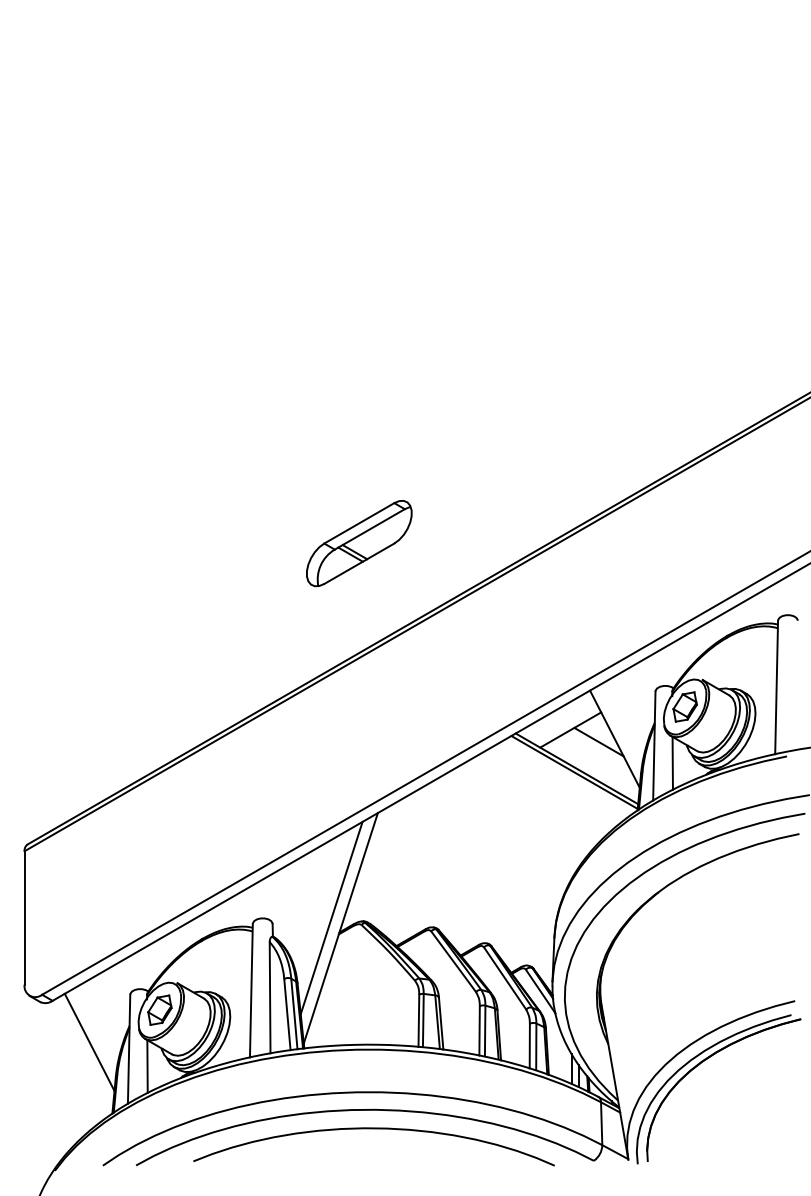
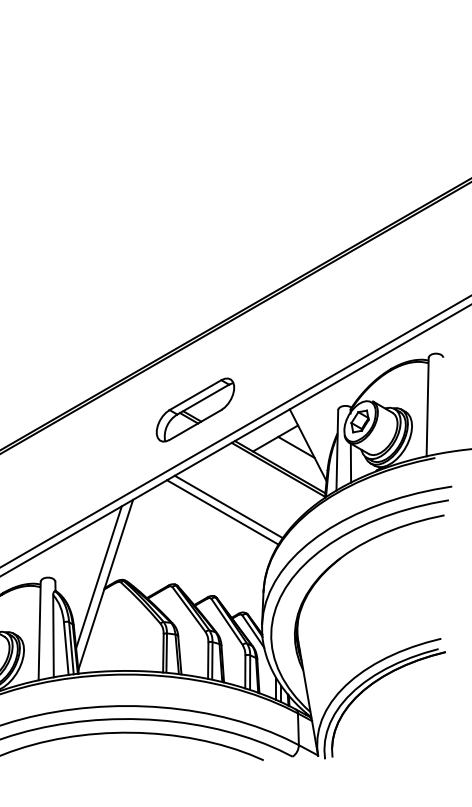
part: (359, 543) -> (195, 410), moved
line: (507, 822) -> (228, 506), added
line: (498, 829) -> (222, 511), added

